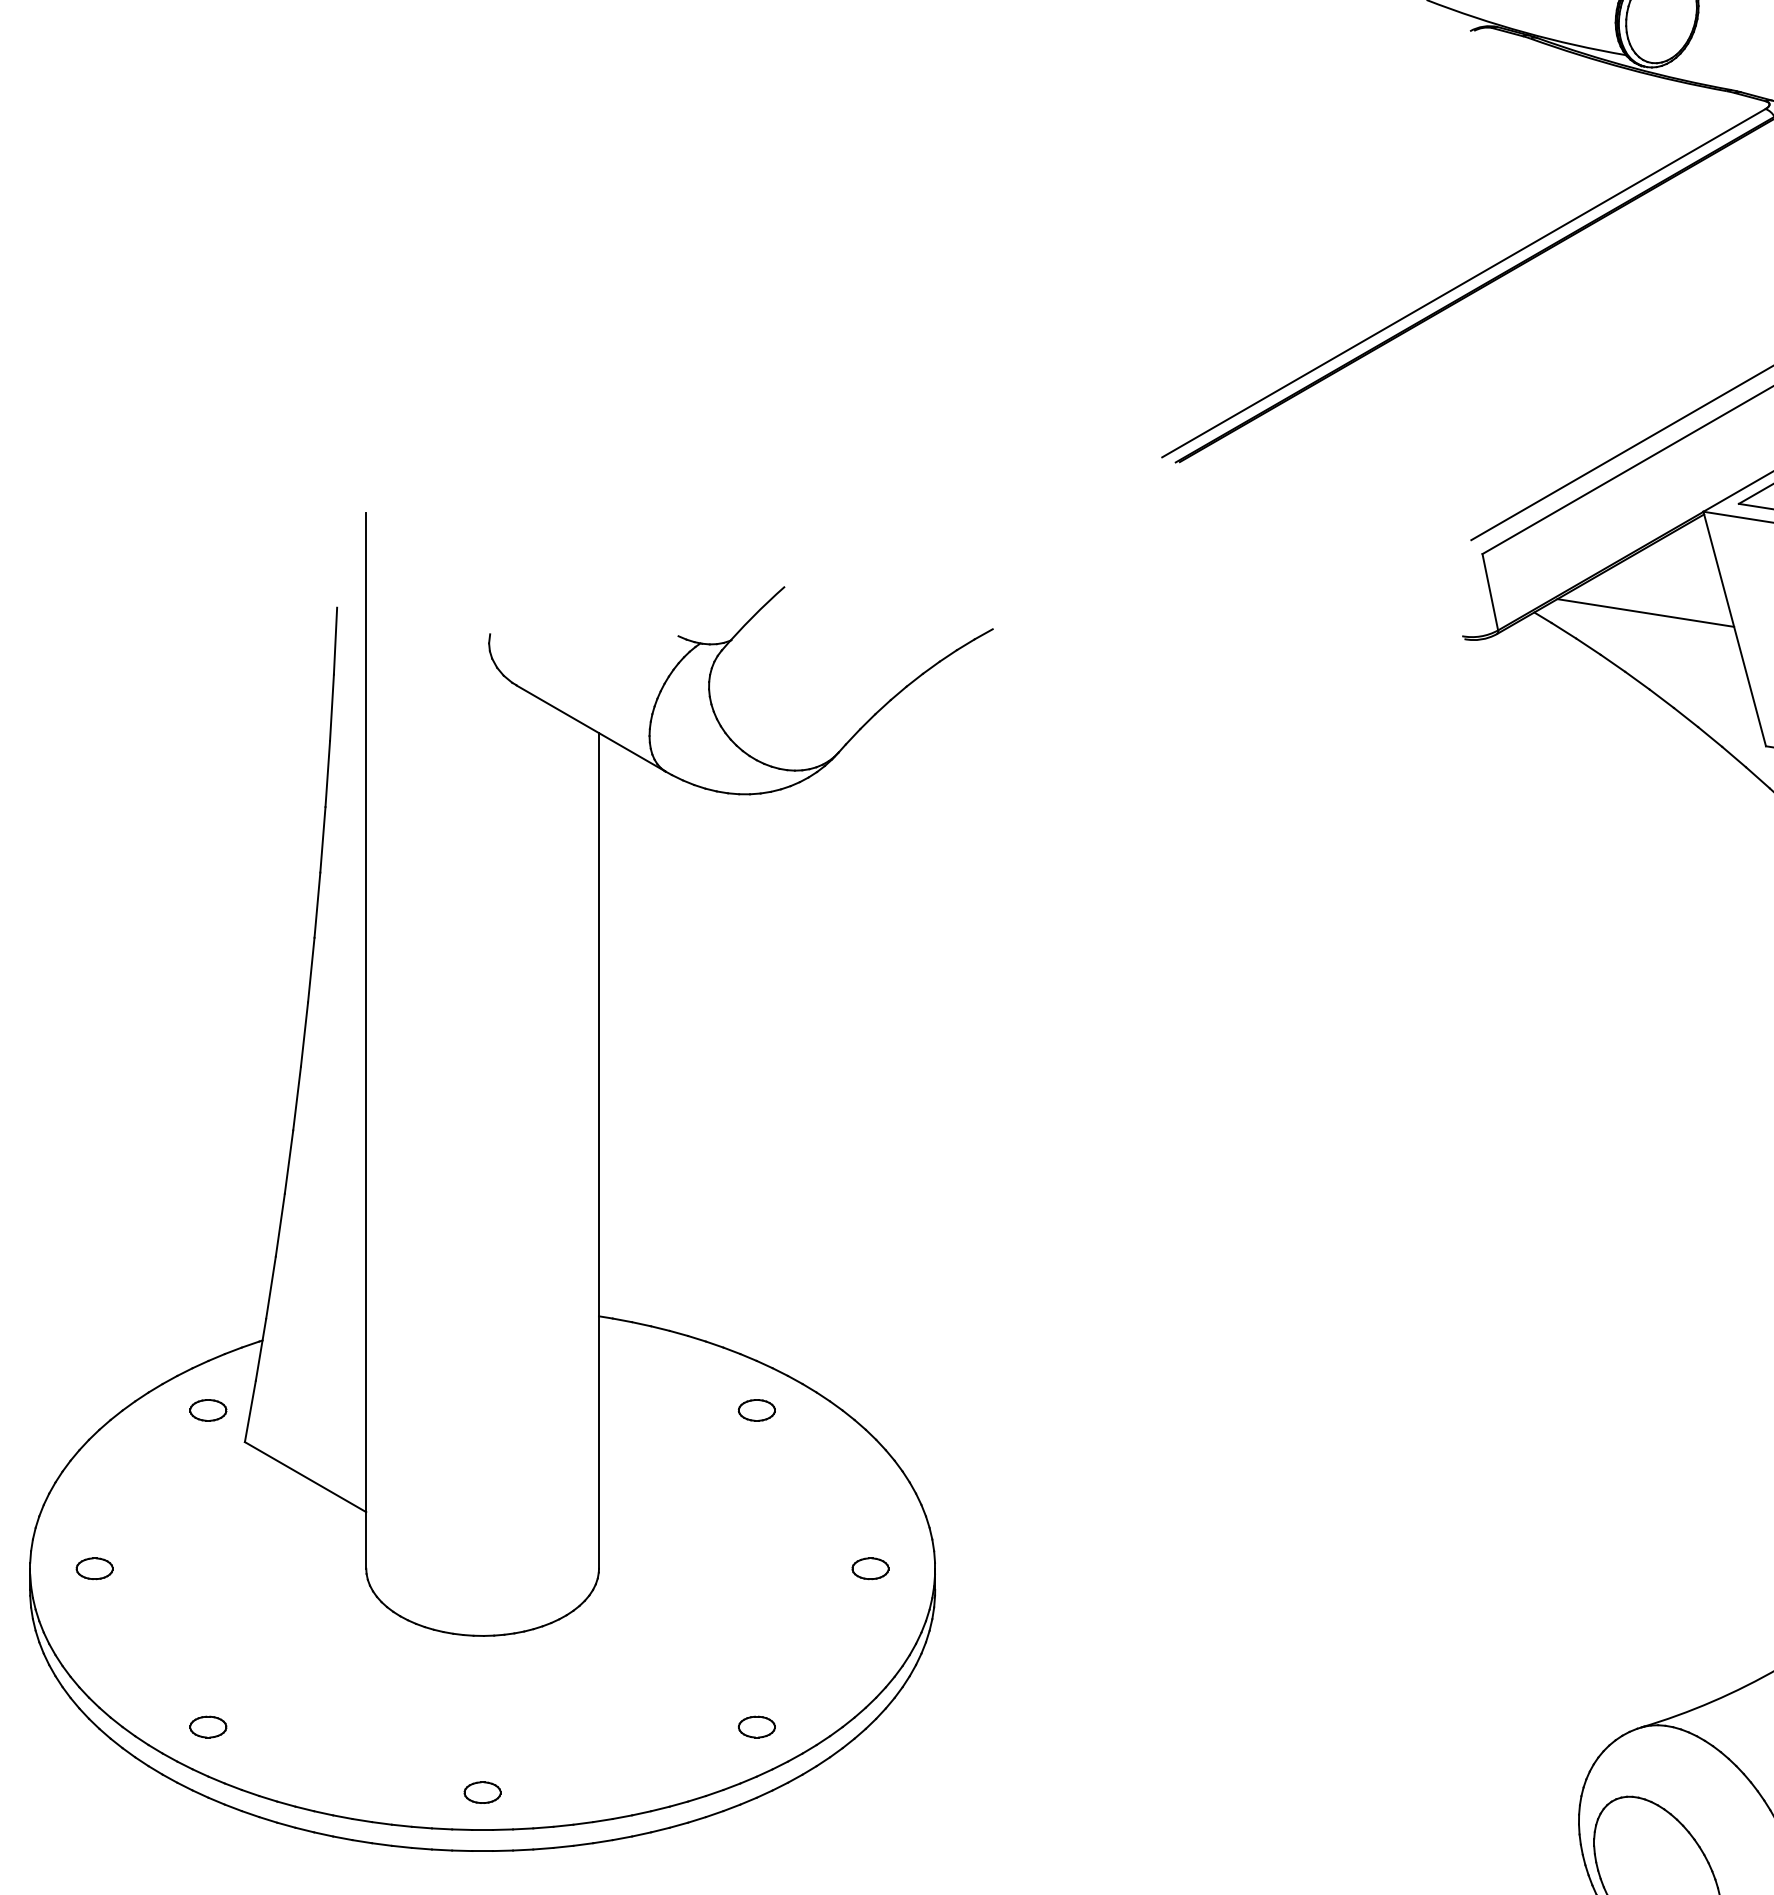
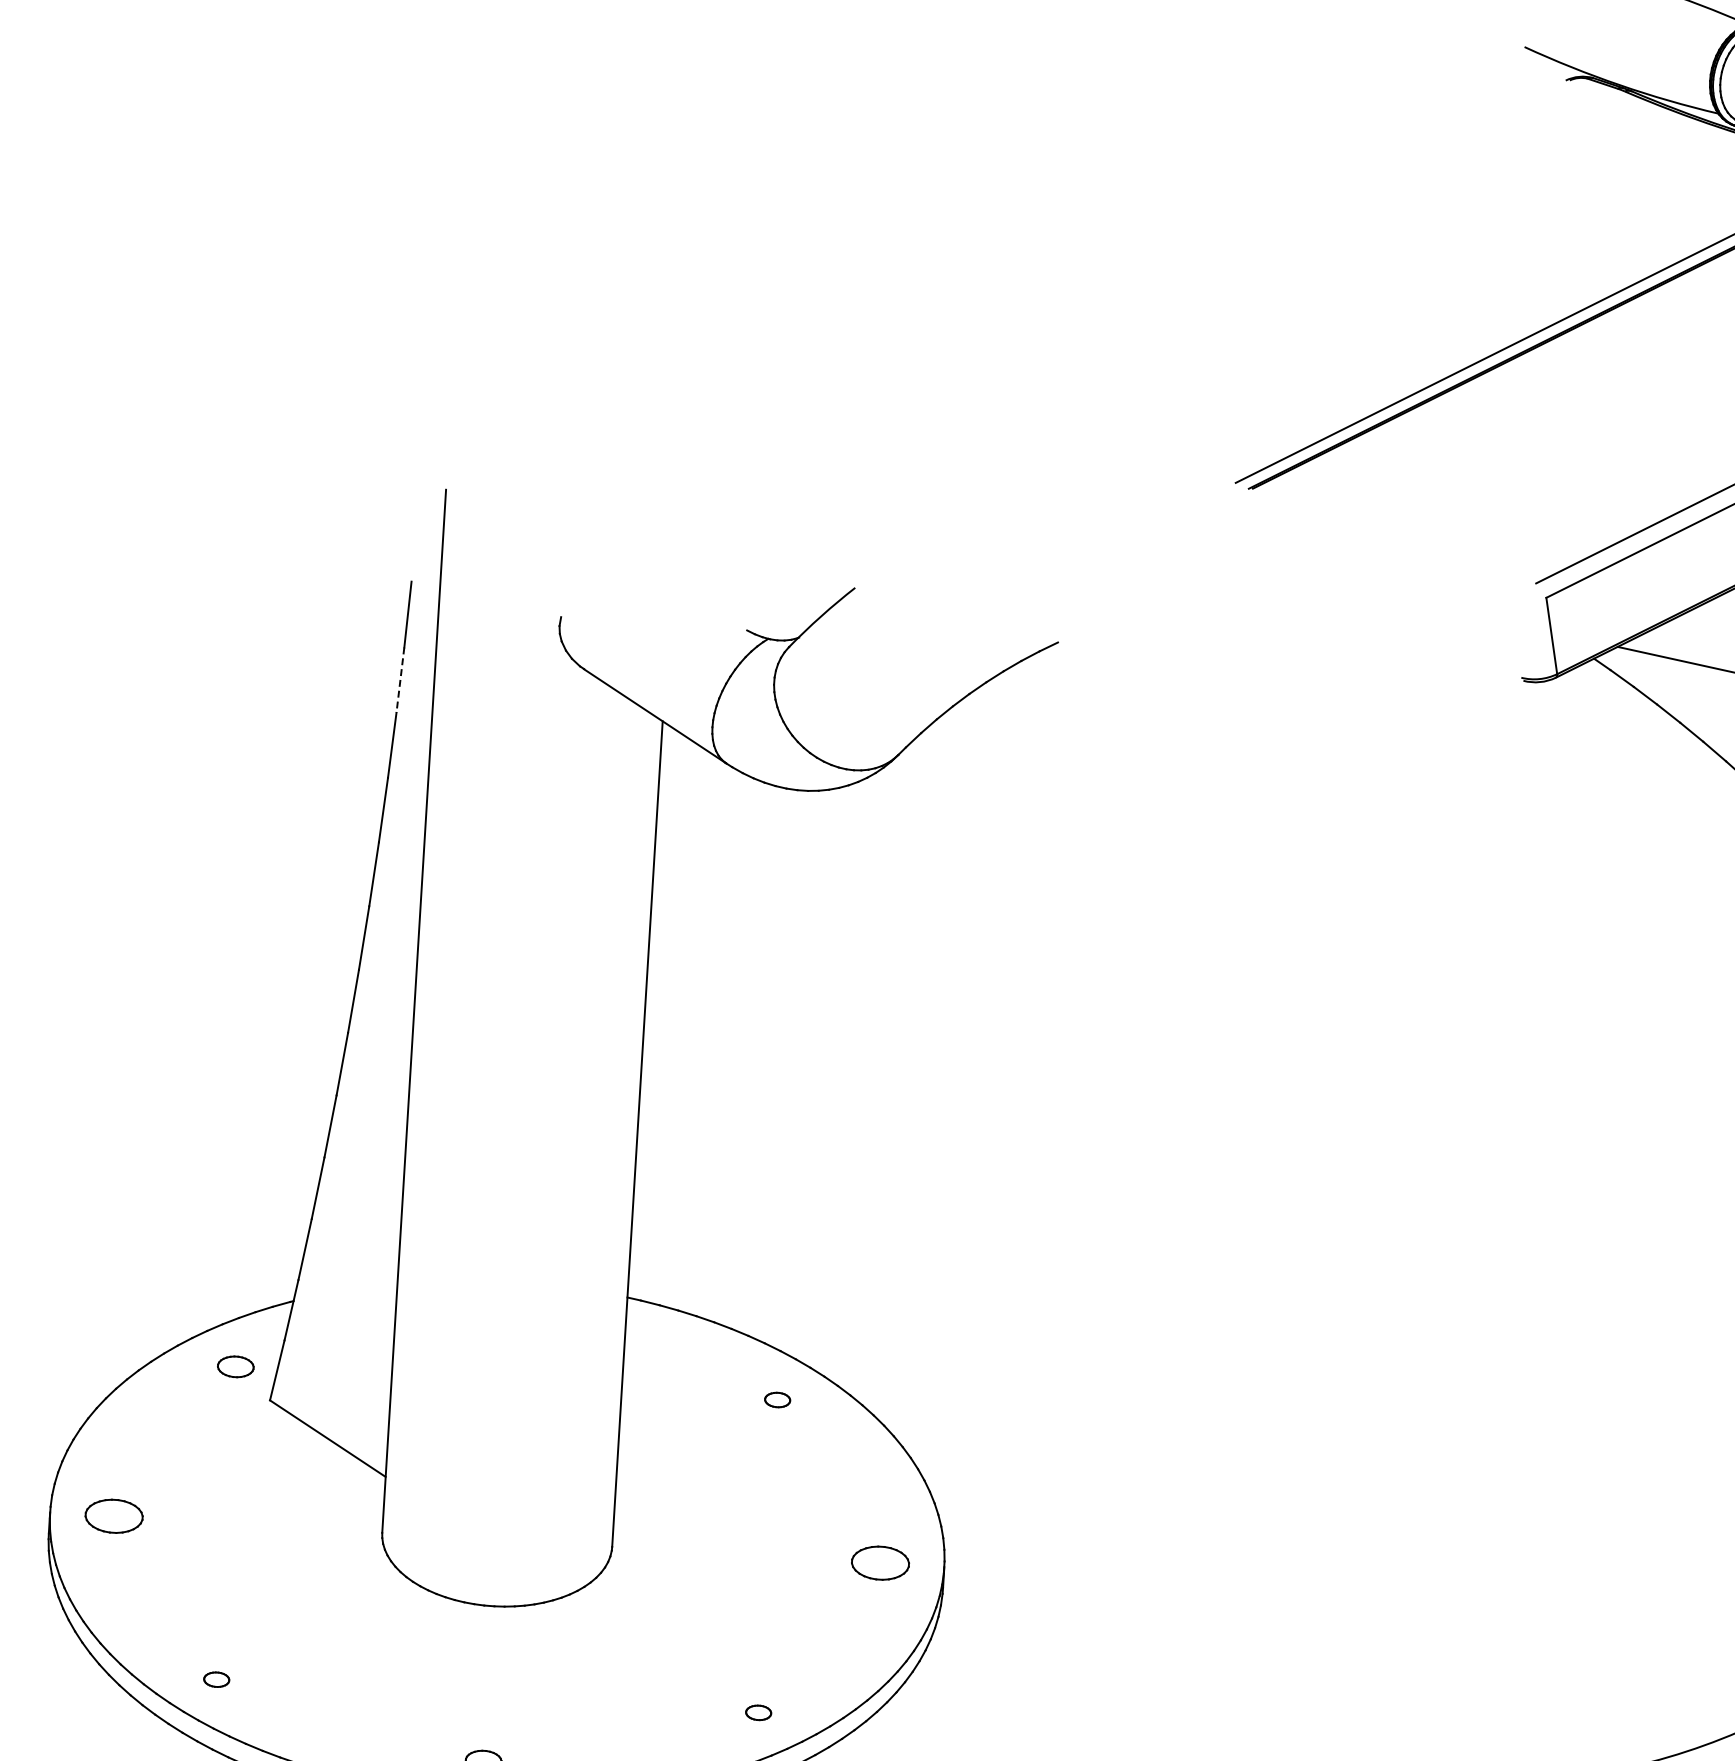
line: (331, 708) -> (399, 680), solid -> dashed
part: (756, 1410) -> (777, 1400), size x0.7
part: (94, 1568) -> (113, 1516), size x1.6
part: (870, 1568) -> (880, 1563), size x1.6
part: (208, 1726) -> (216, 1679), size x0.7
part: (756, 1726) -> (758, 1712), size x0.7

